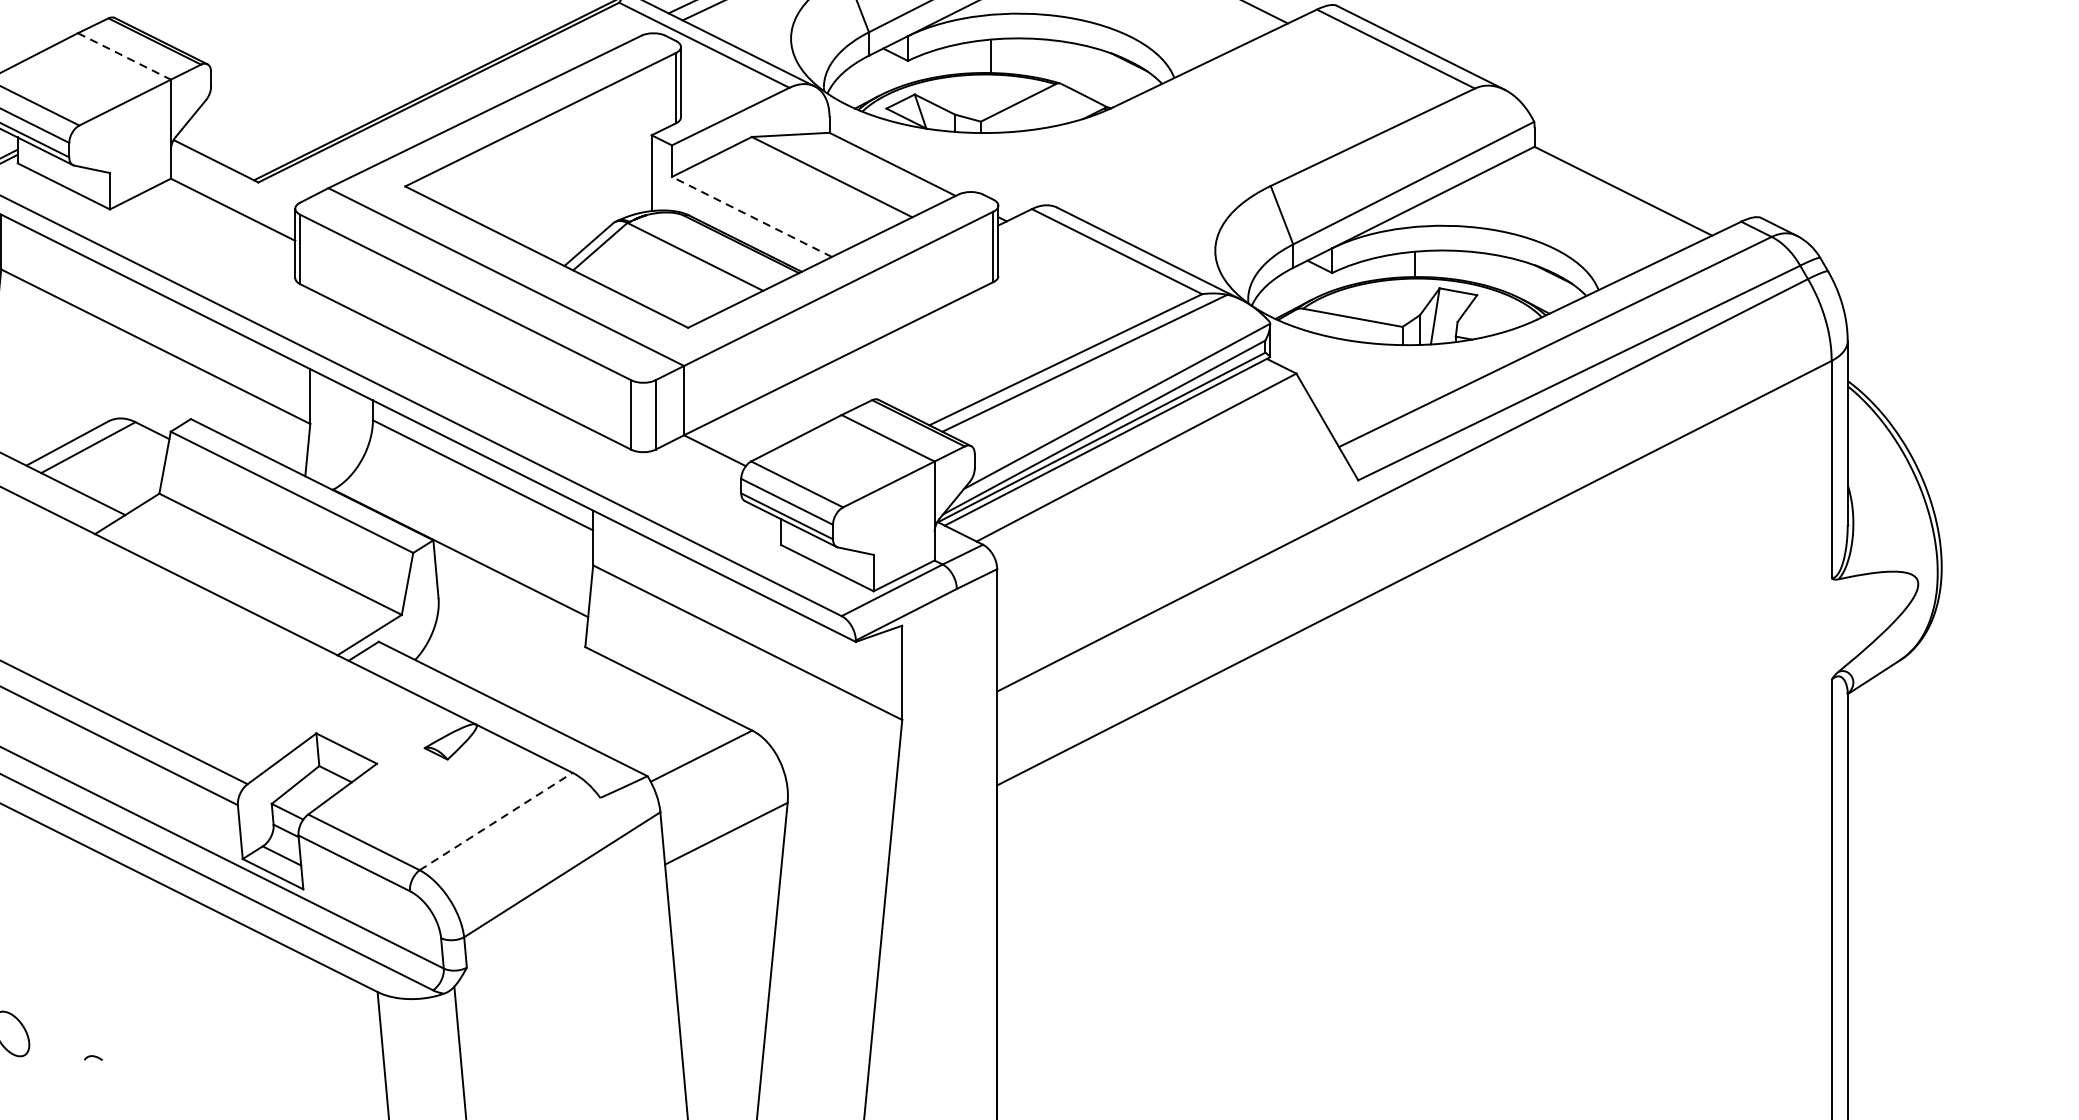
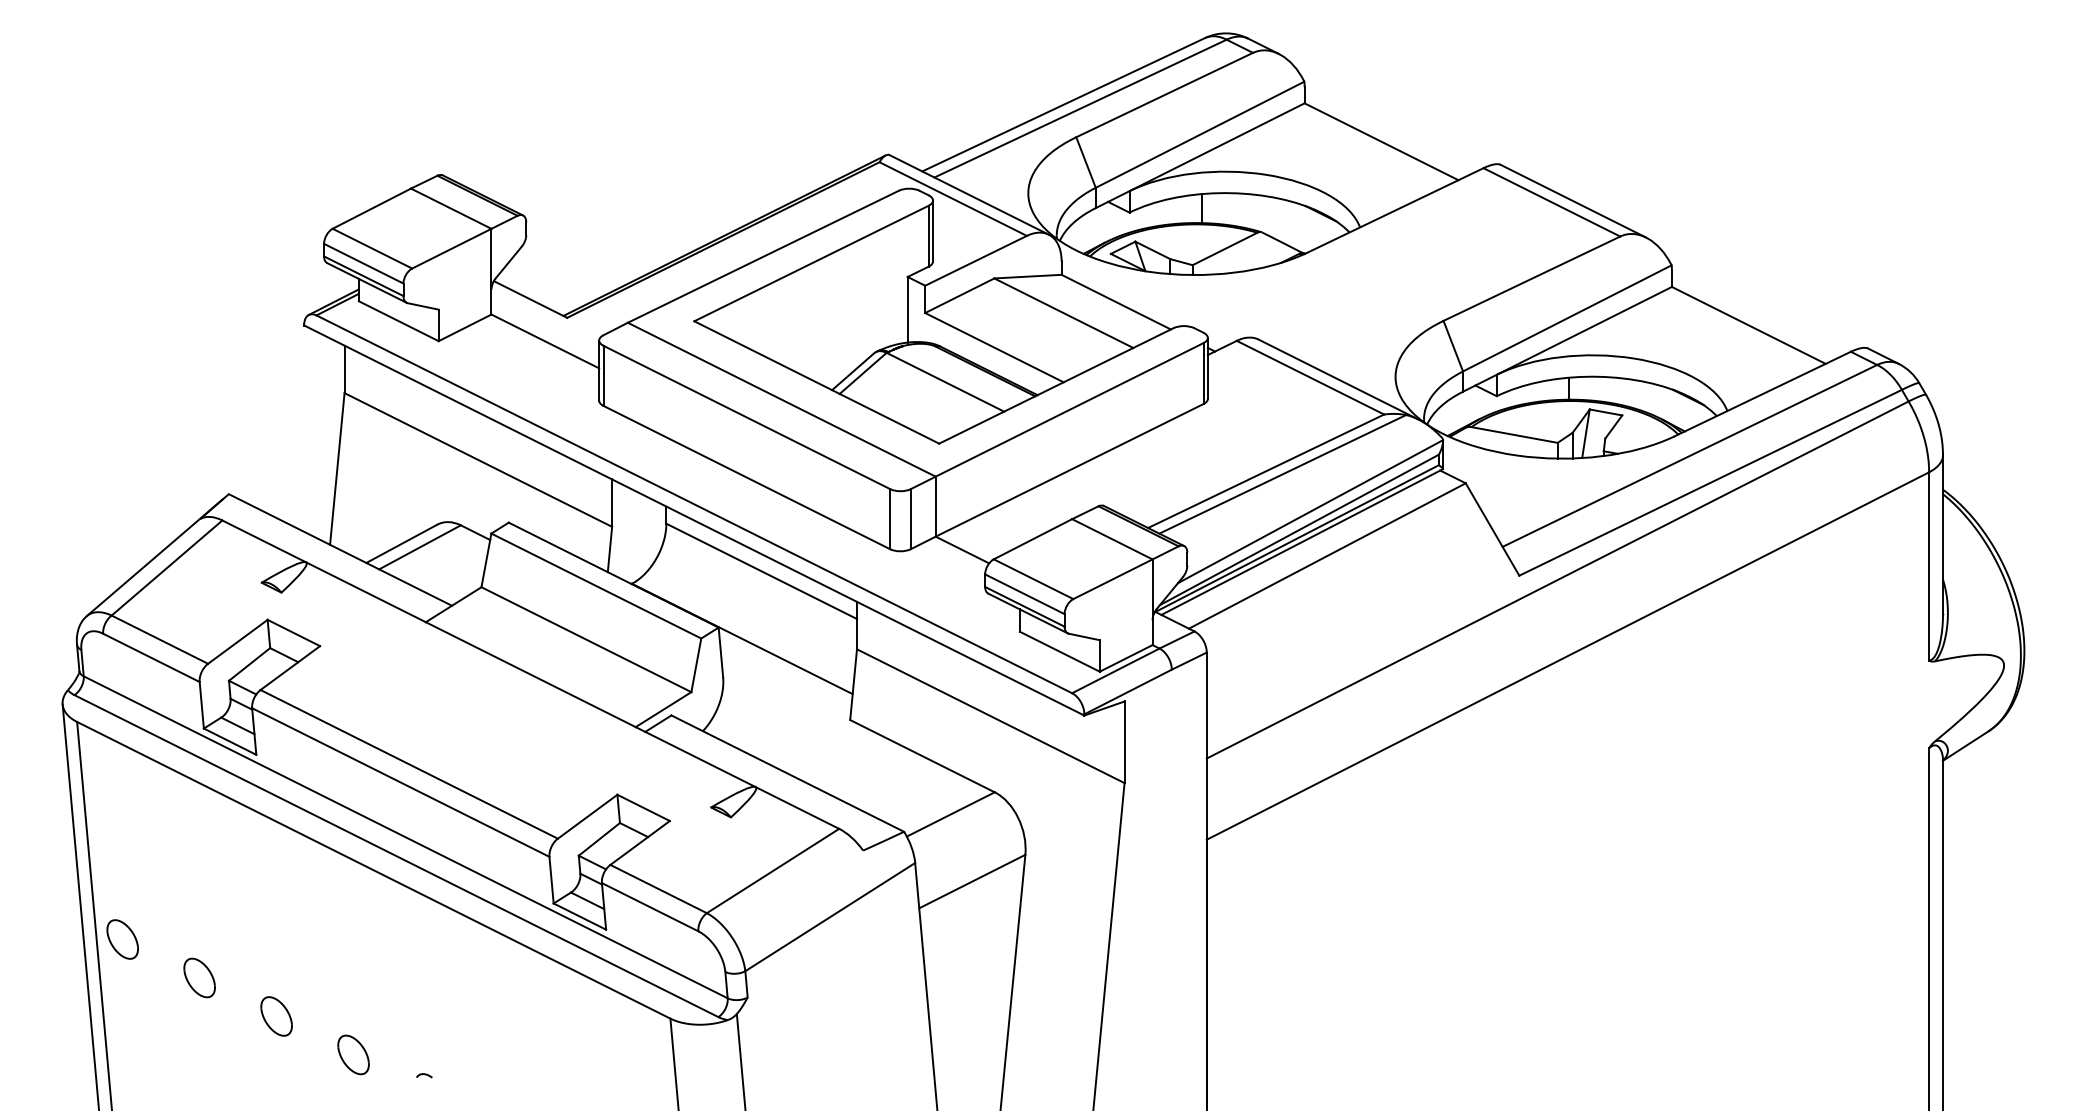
line: (124, 56) -> (451, 208), dashed -> solid
line: (752, 216) -> (994, 347), dashed -> solid
line: (496, 820) -> (773, 870), dashed -> solid

